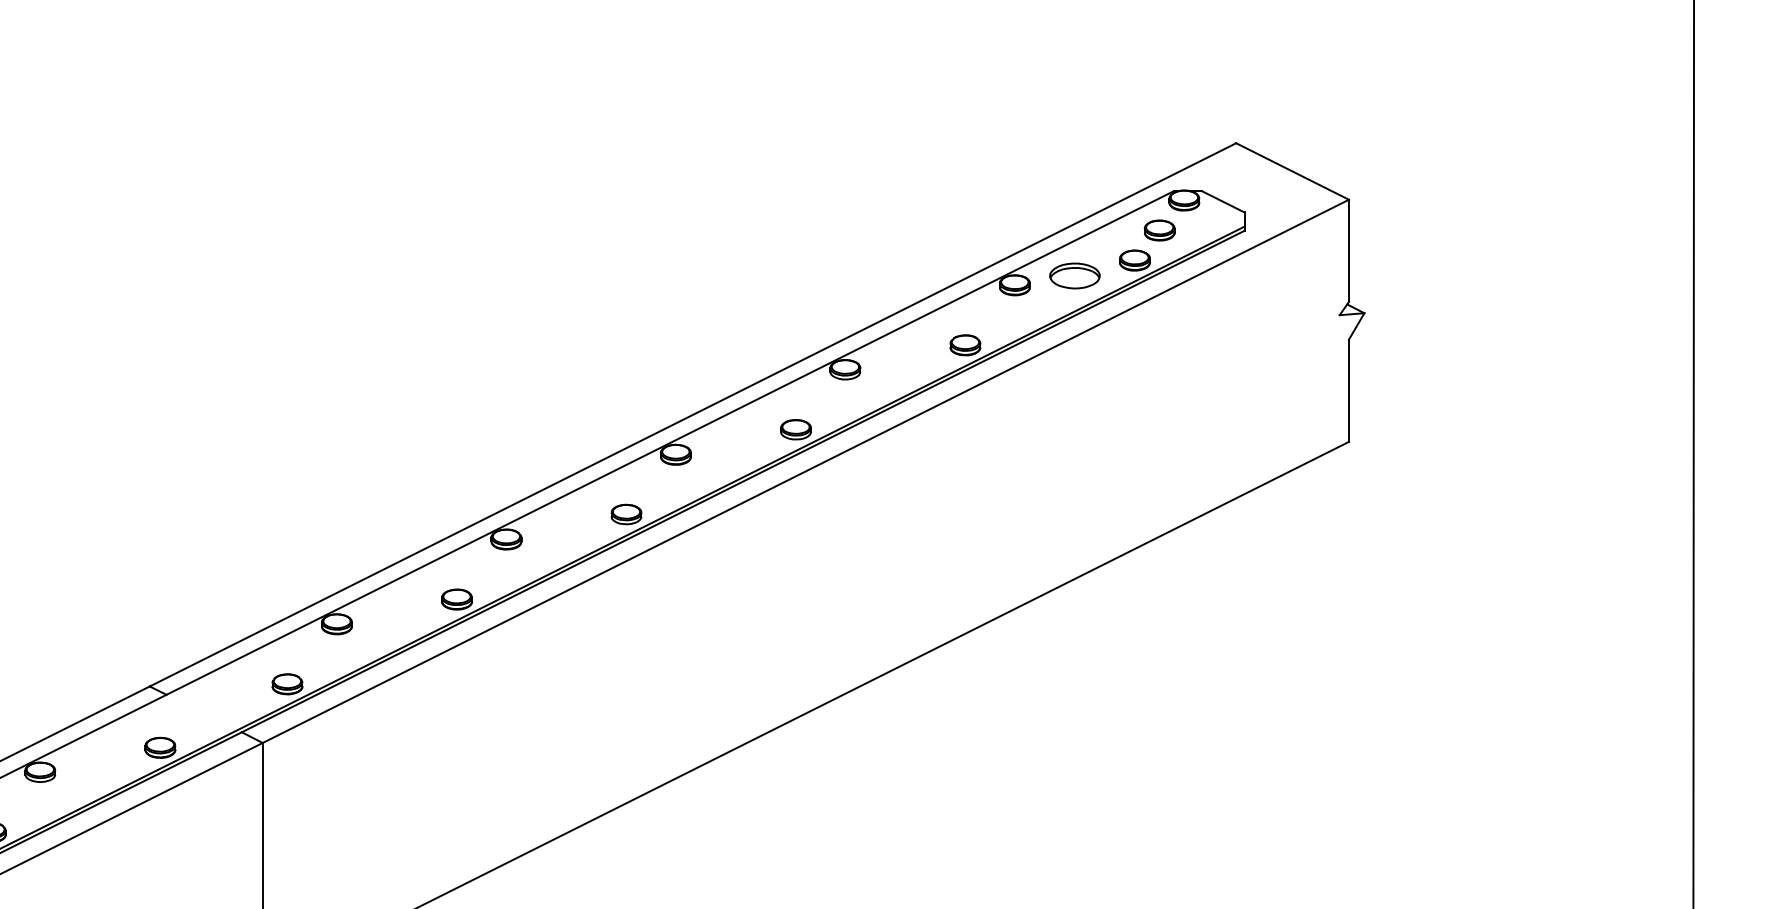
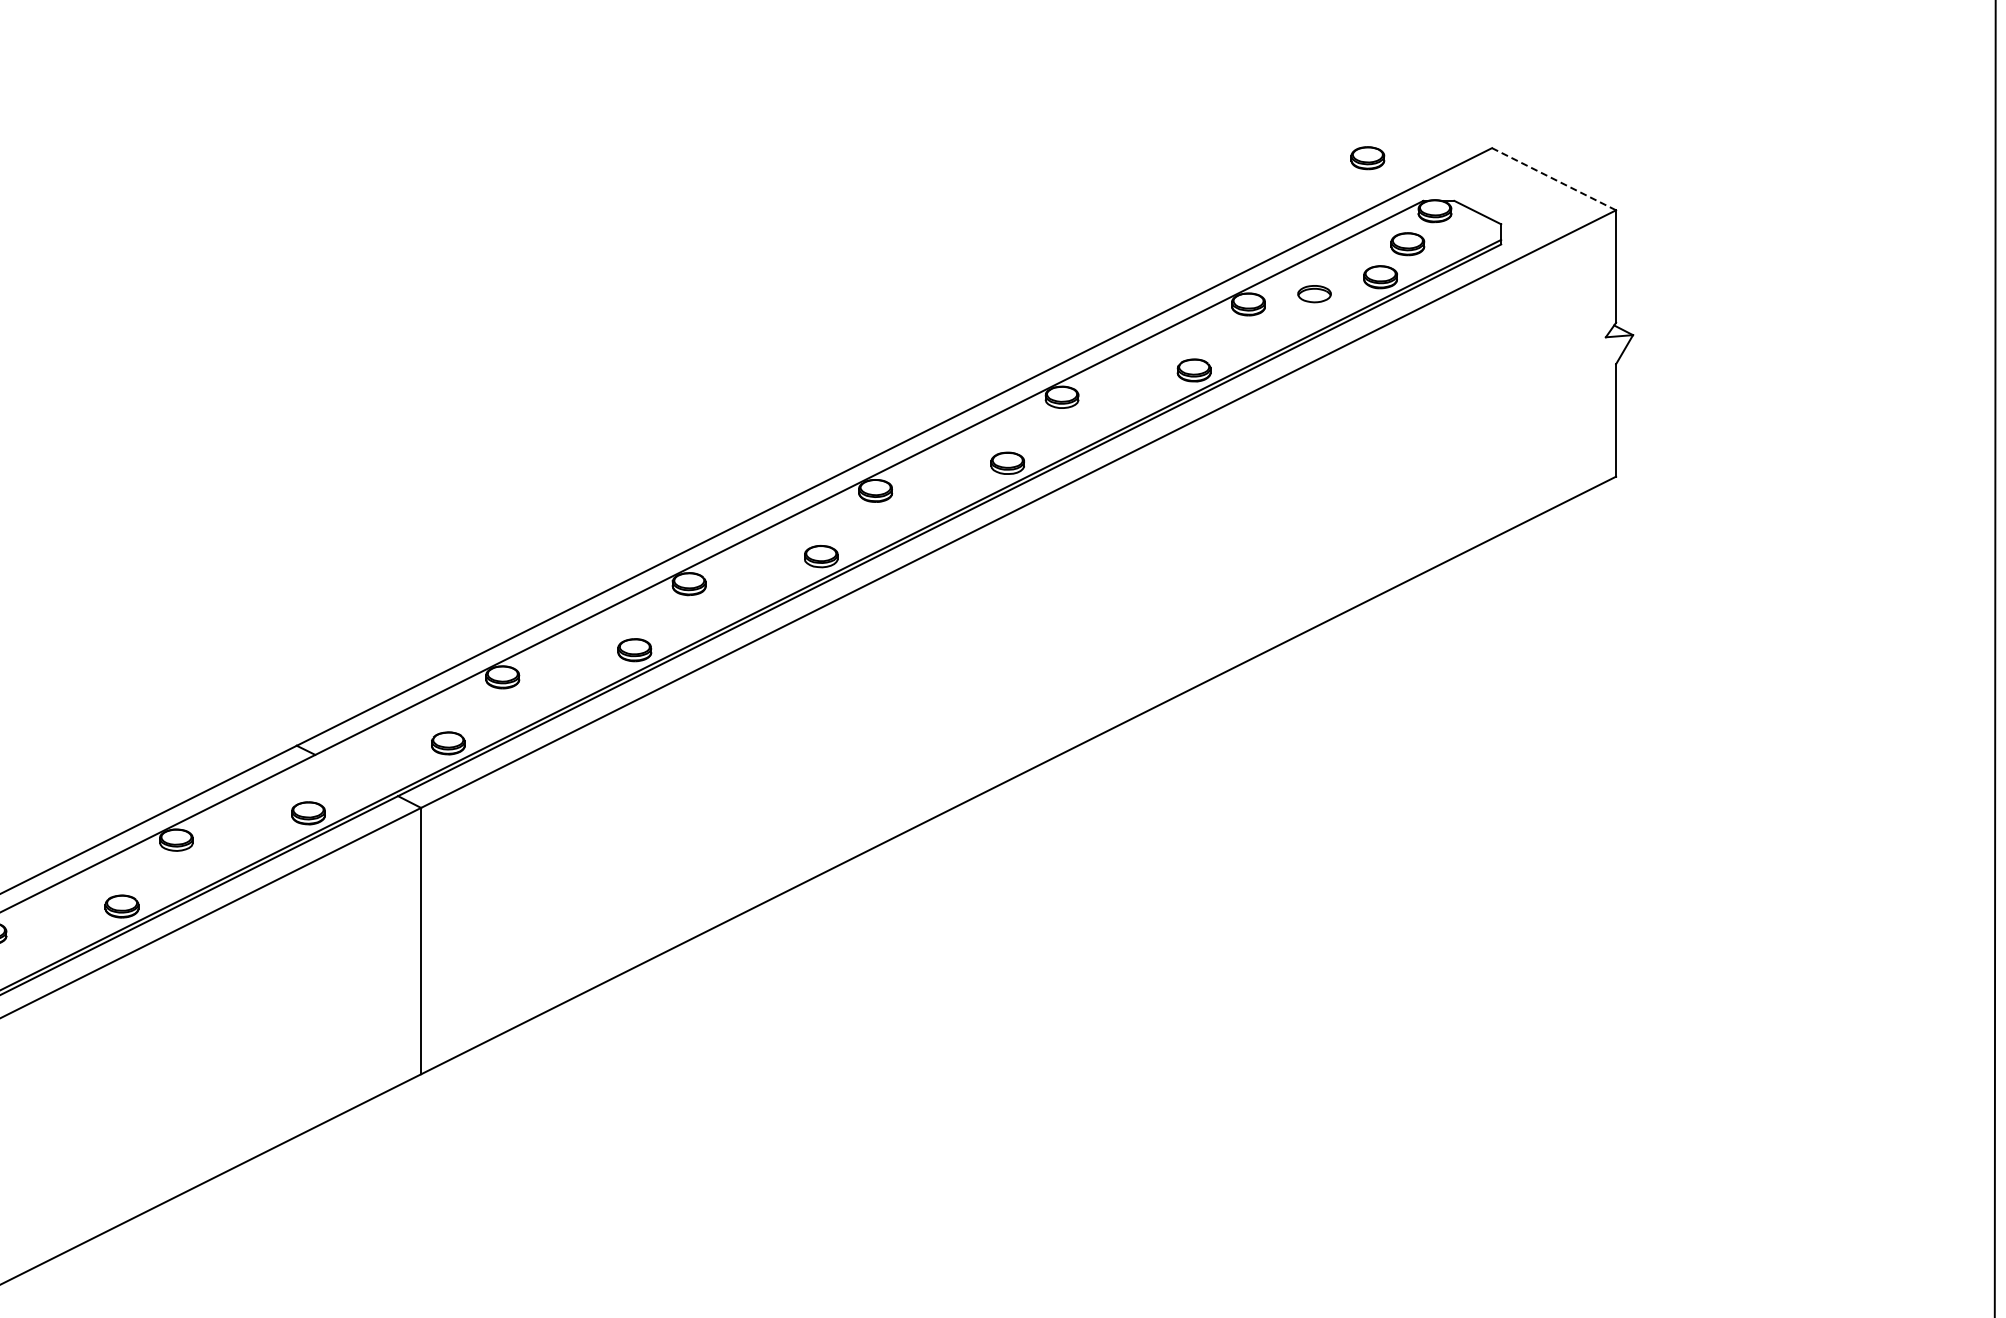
part: (1123, 152) -> (1367, 158), added
line: (1292, 171) -> (1553, 179), solid -> dashed
part: (1074, 275) -> (1314, 293), size x0.6

